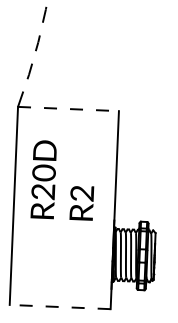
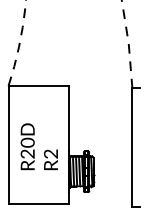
line: (69, 109) -> (39, 86), dashed -> solid
text: (61, 179) -> (38, 146), moved
line: (59, 307) -> (38, 204), dashed -> solid

